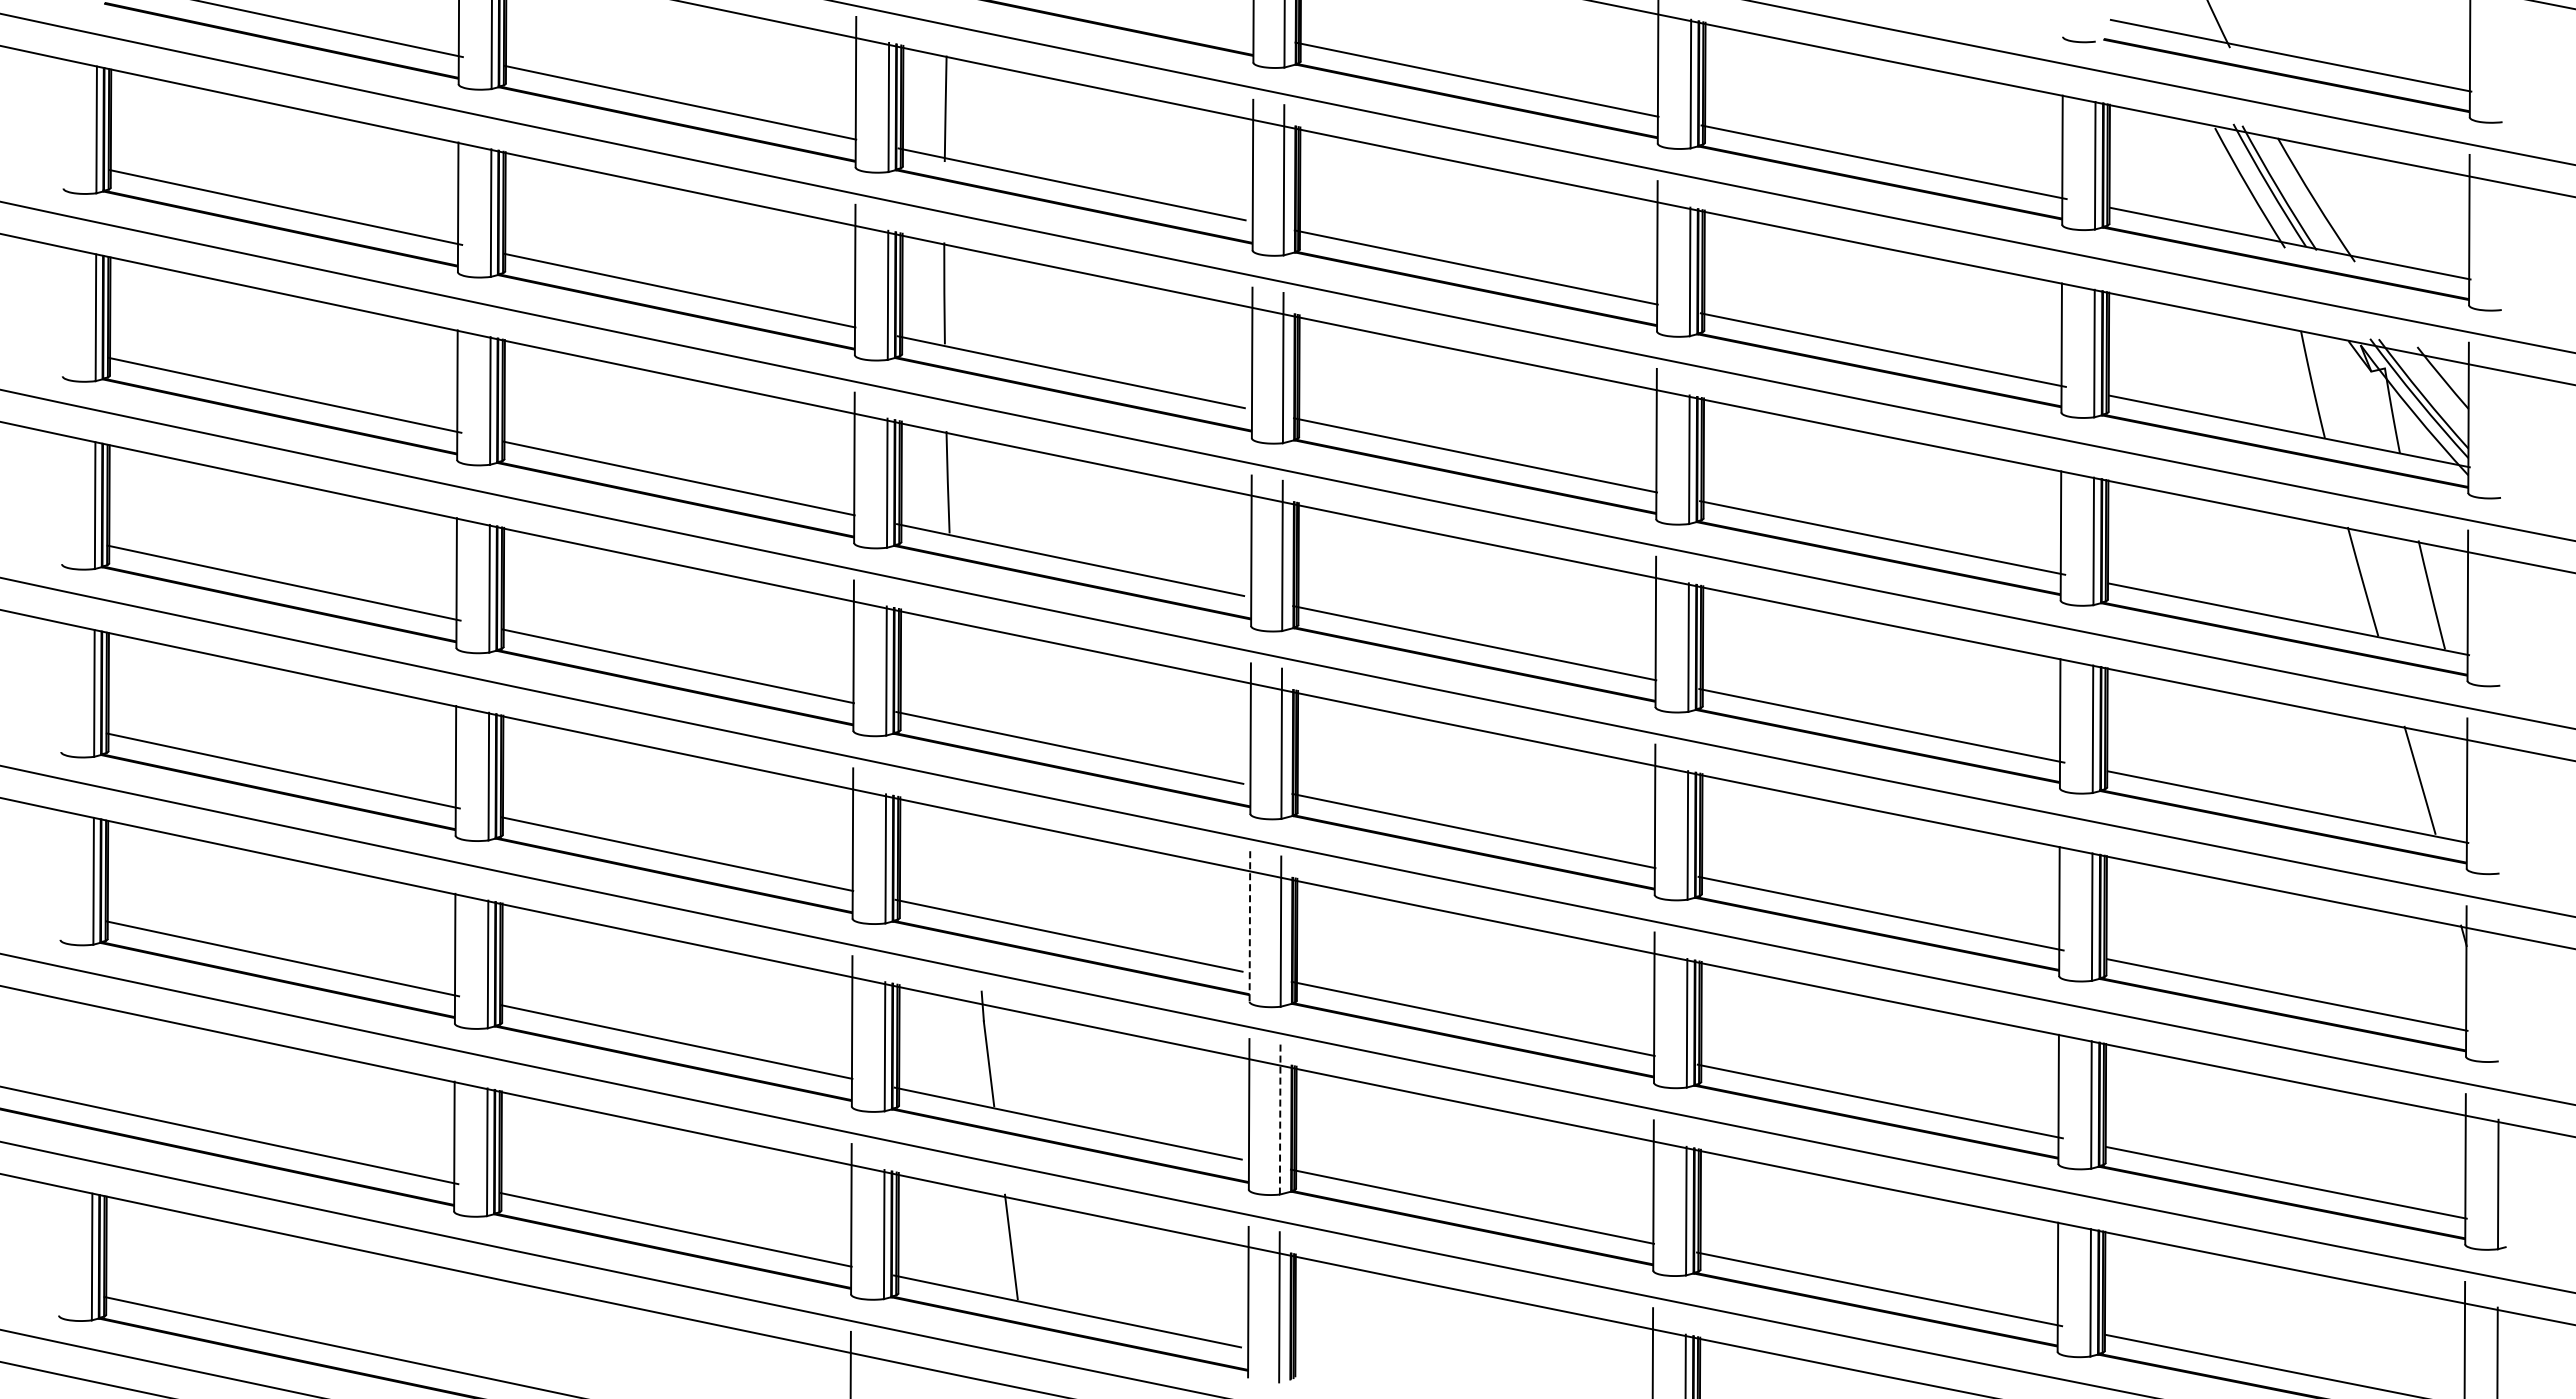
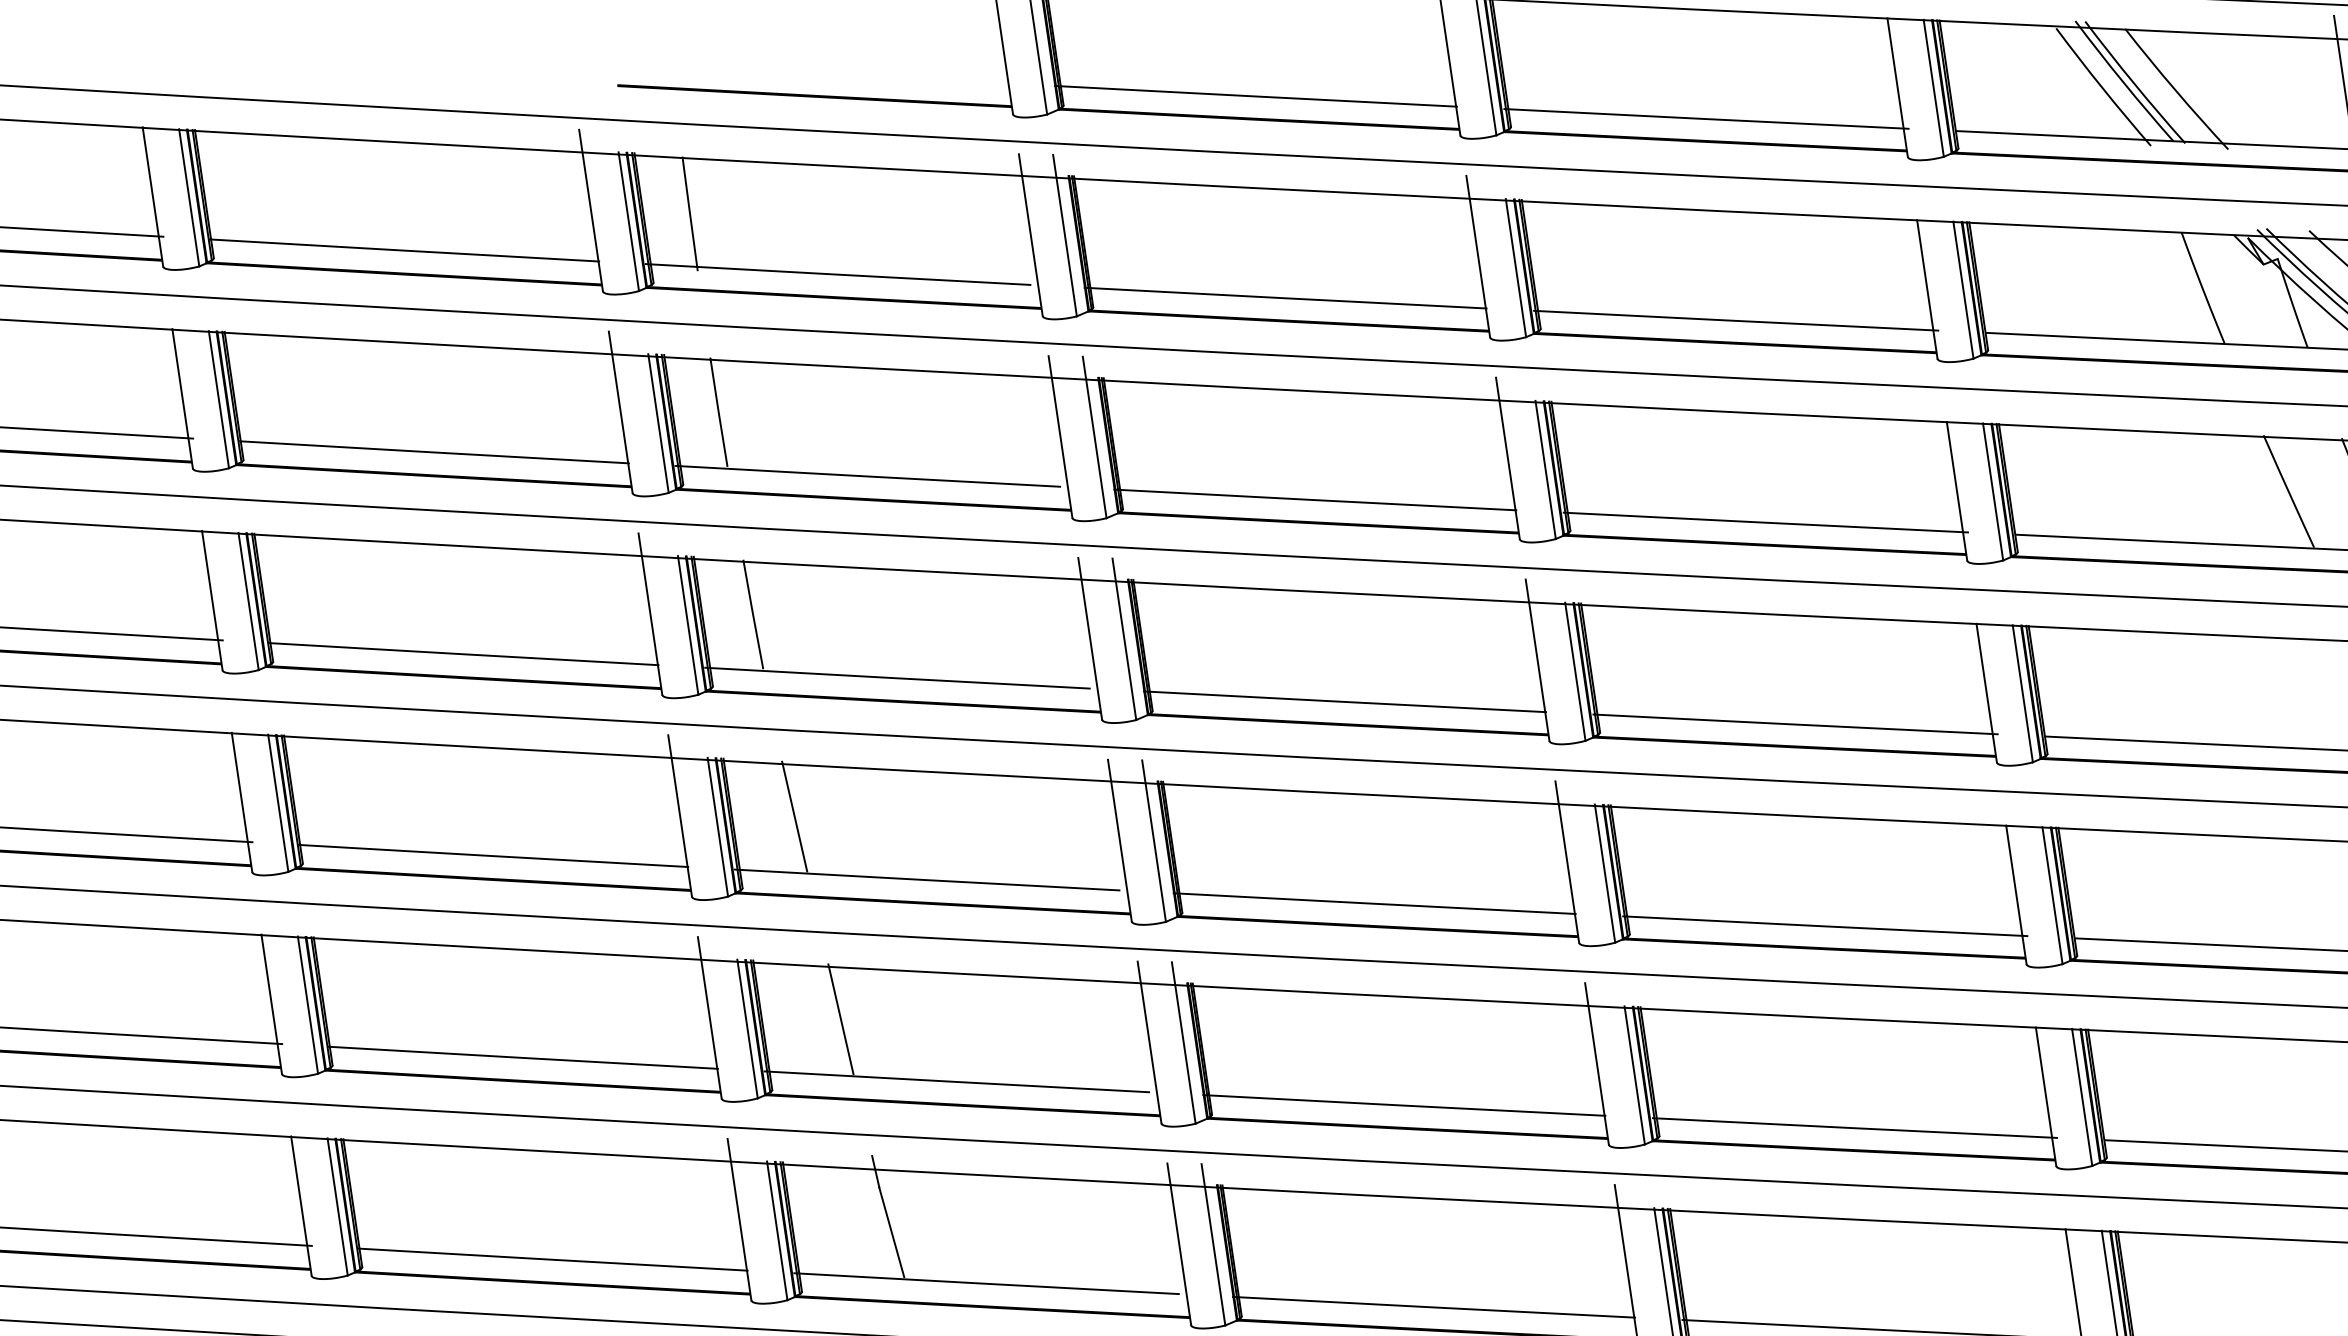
line: (957, 671) -> (794, 816), added
line: (971, 862) -> (840, 1018), added
line: (1249, 926) -> (1149, 1042), dashed -> solid
line: (1280, 1118) -> (1213, 1243), dashed -> solid

